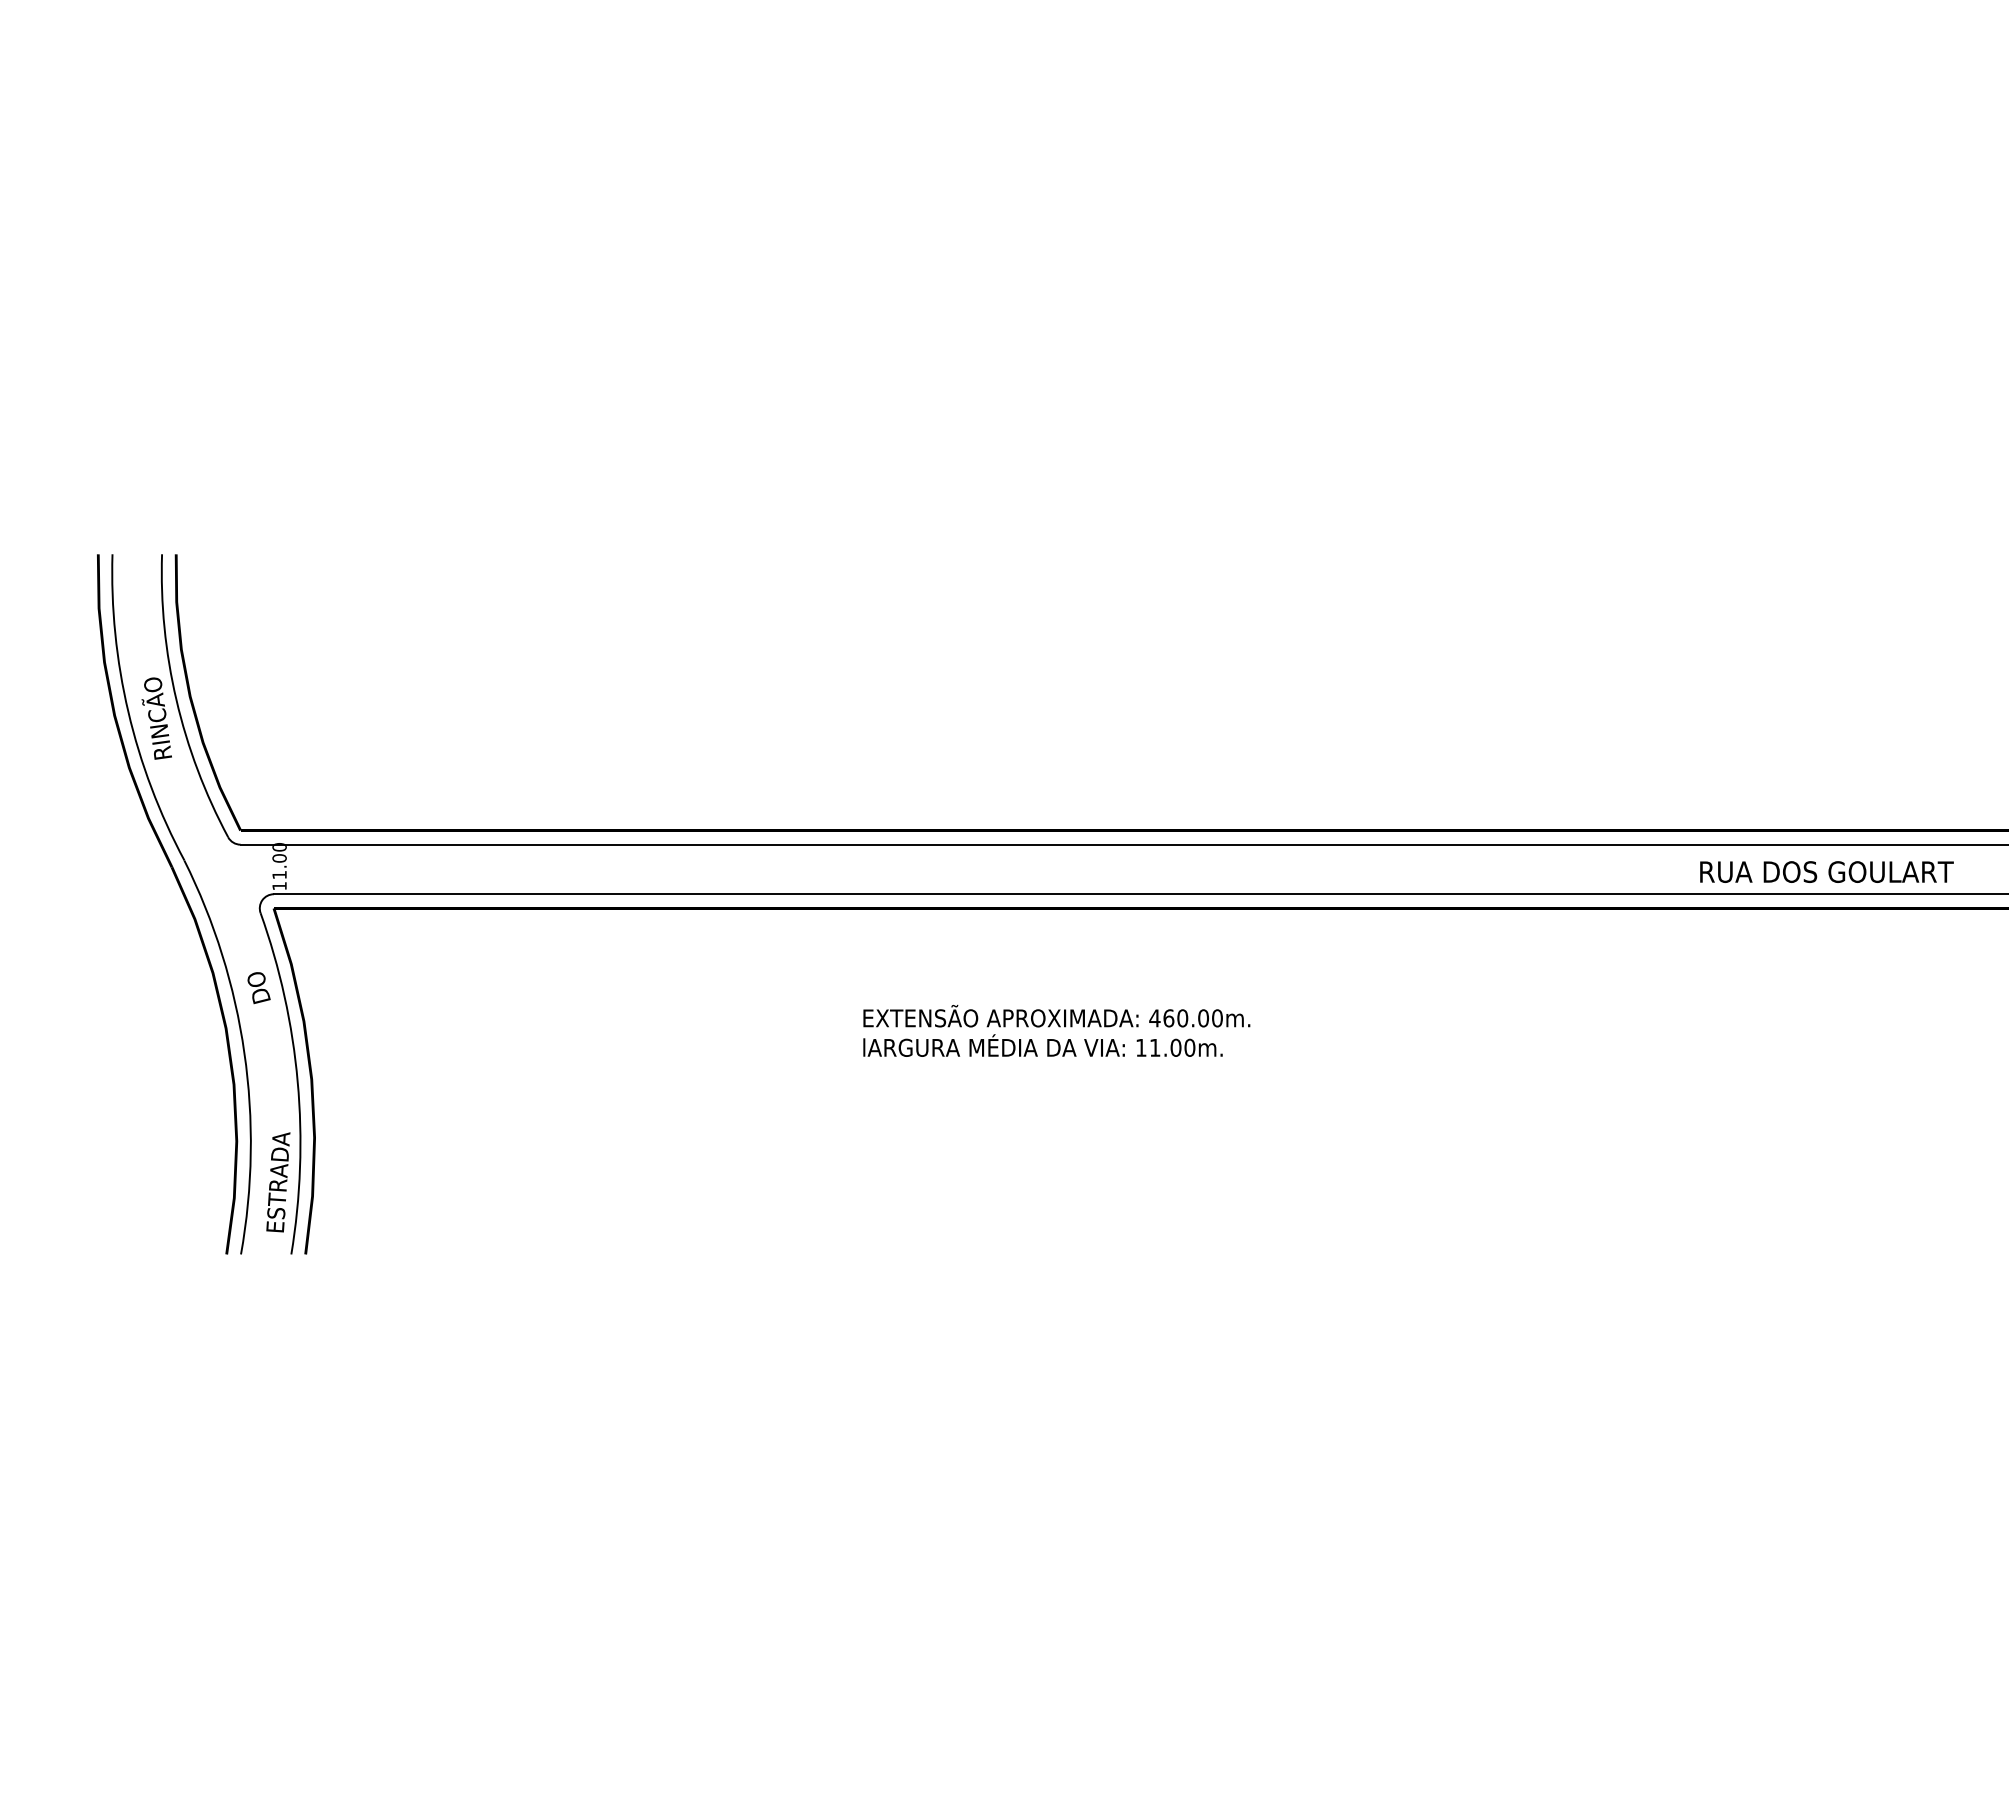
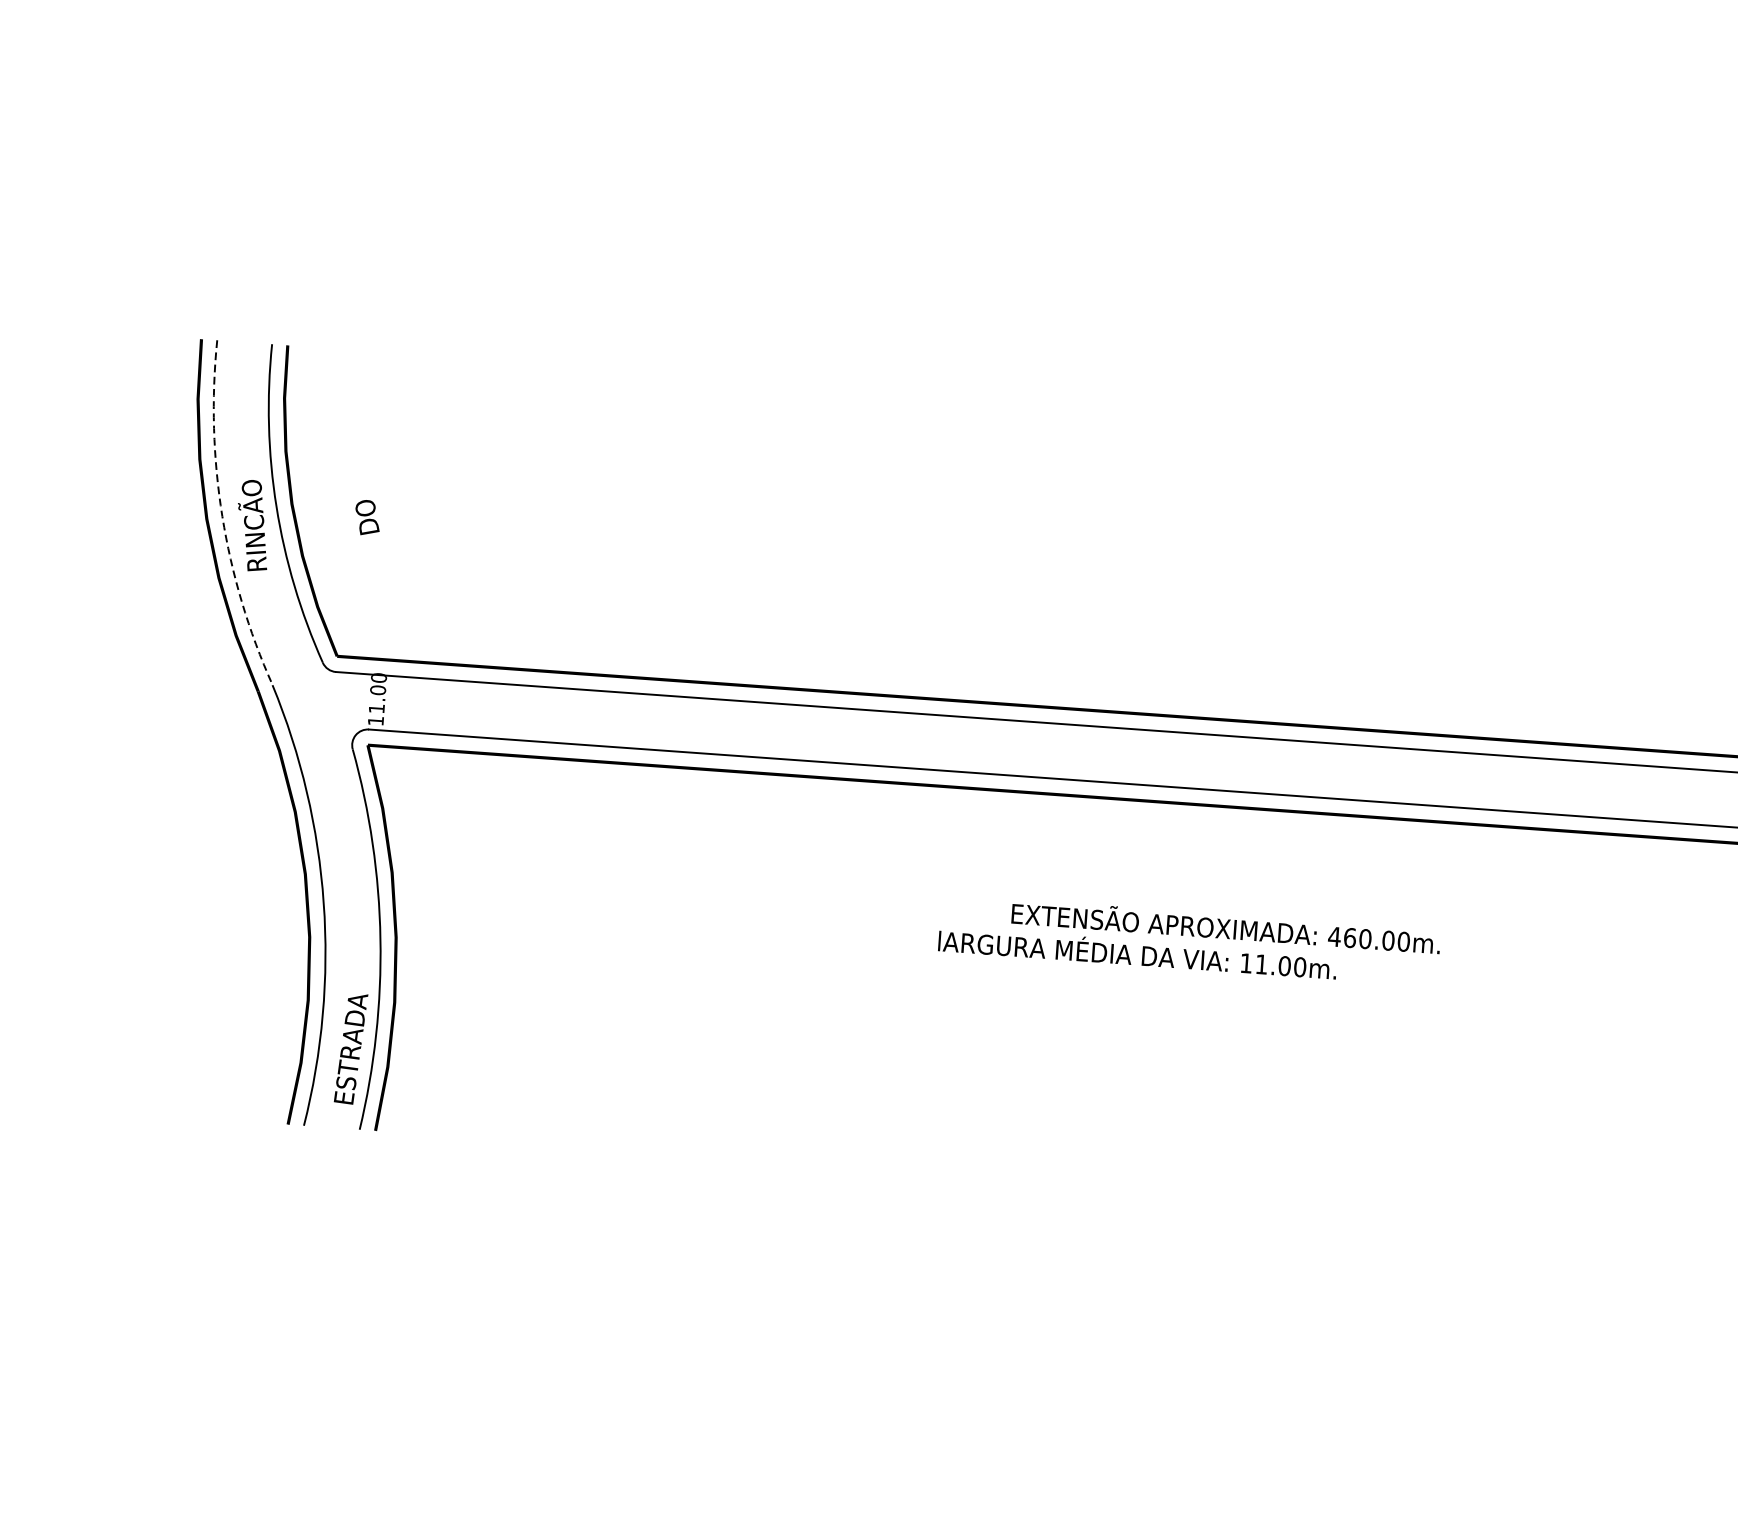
arc: (128, 712) -> (222, 516), solid -> dashed
text: (258, 988) -> (366, 518), moved
text: (1042, 1045) -> (1137, 952), moved

